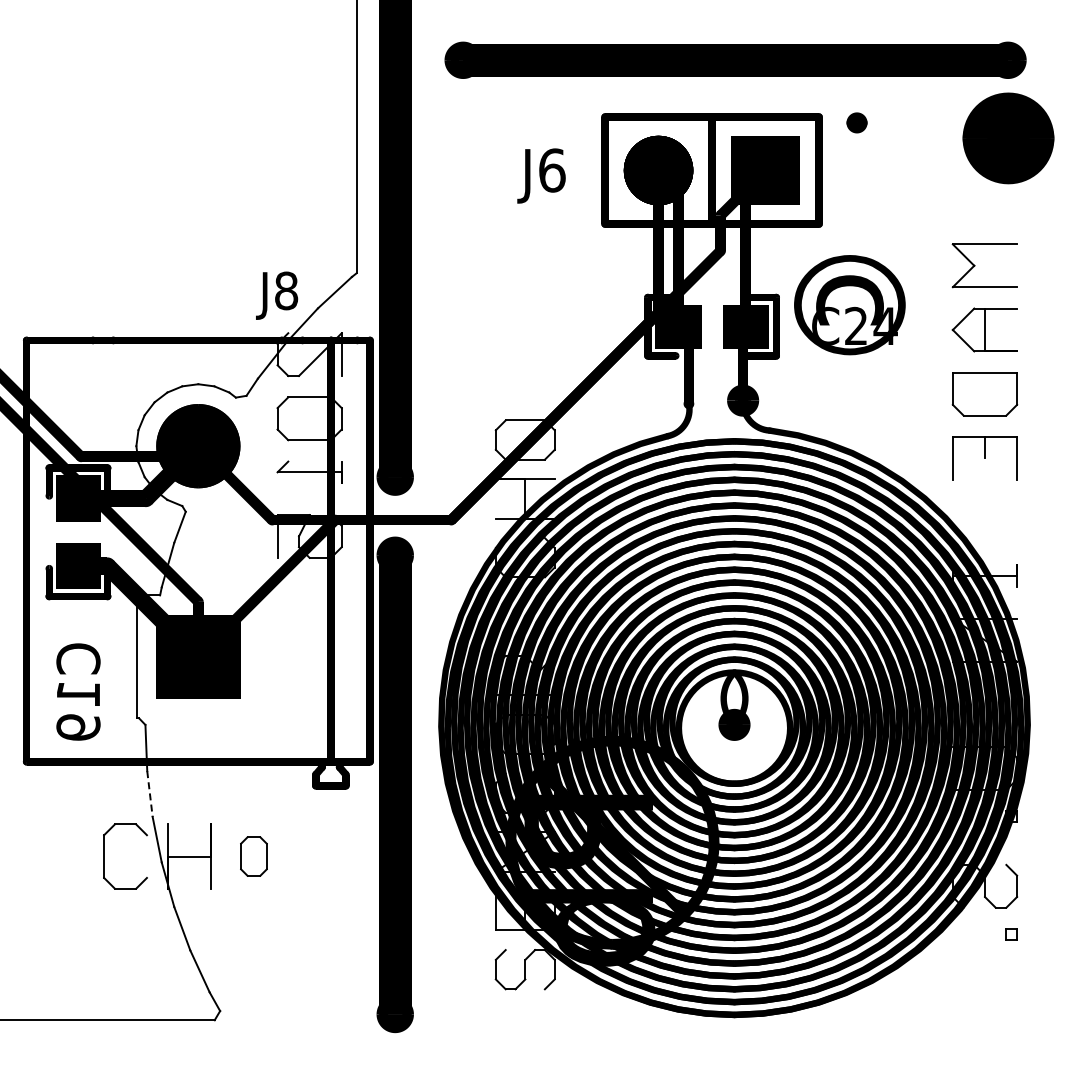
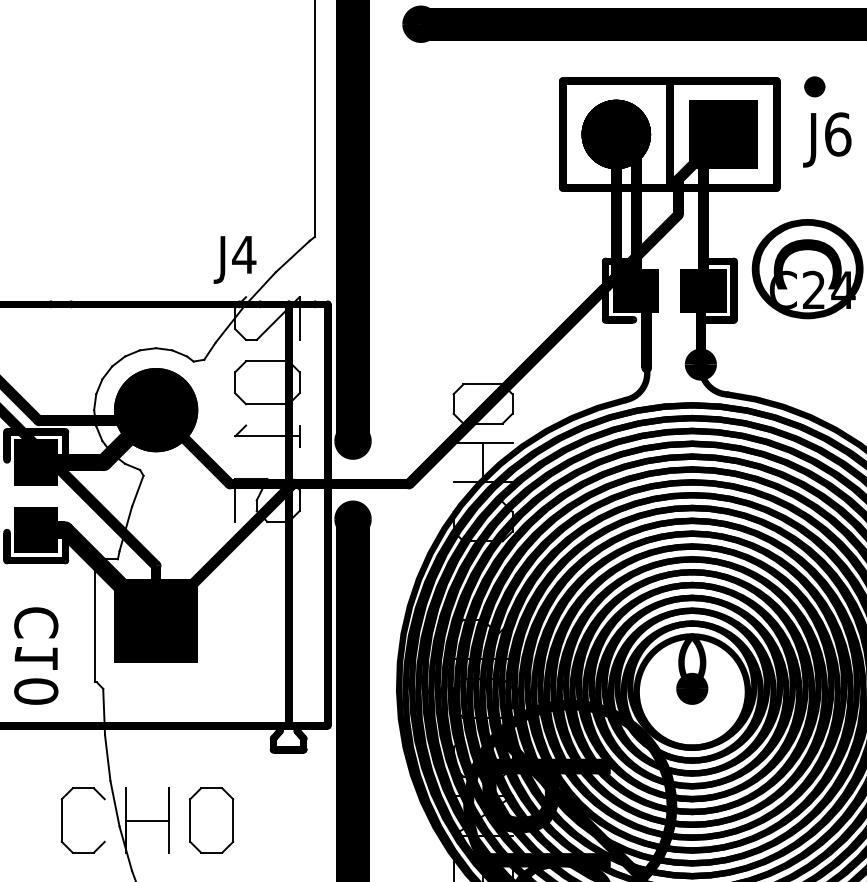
text: (541, 175) -> (827, 139), moved
text: (286, 290) -> (244, 254), J8 -> J4
text: (78, 727) -> (36, 691), C19 -> C10
line: (150, 794) -> (108, 758), dashed -> solid
part: (253, 856) -> (211, 820), size x1.67

